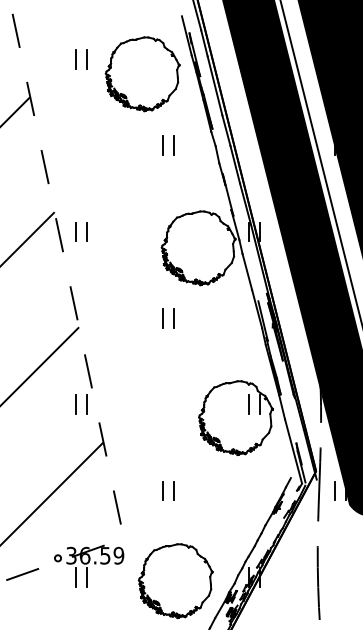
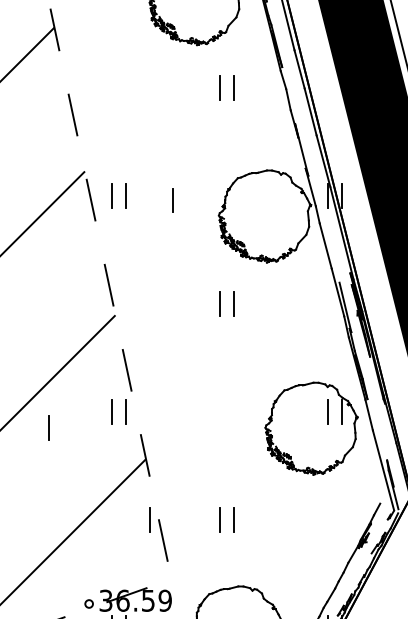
line: (124, 235) -> (172, 200), added
line: (25, 417) -> (48, 427), added
line: (106, 490) -> (149, 519), added

